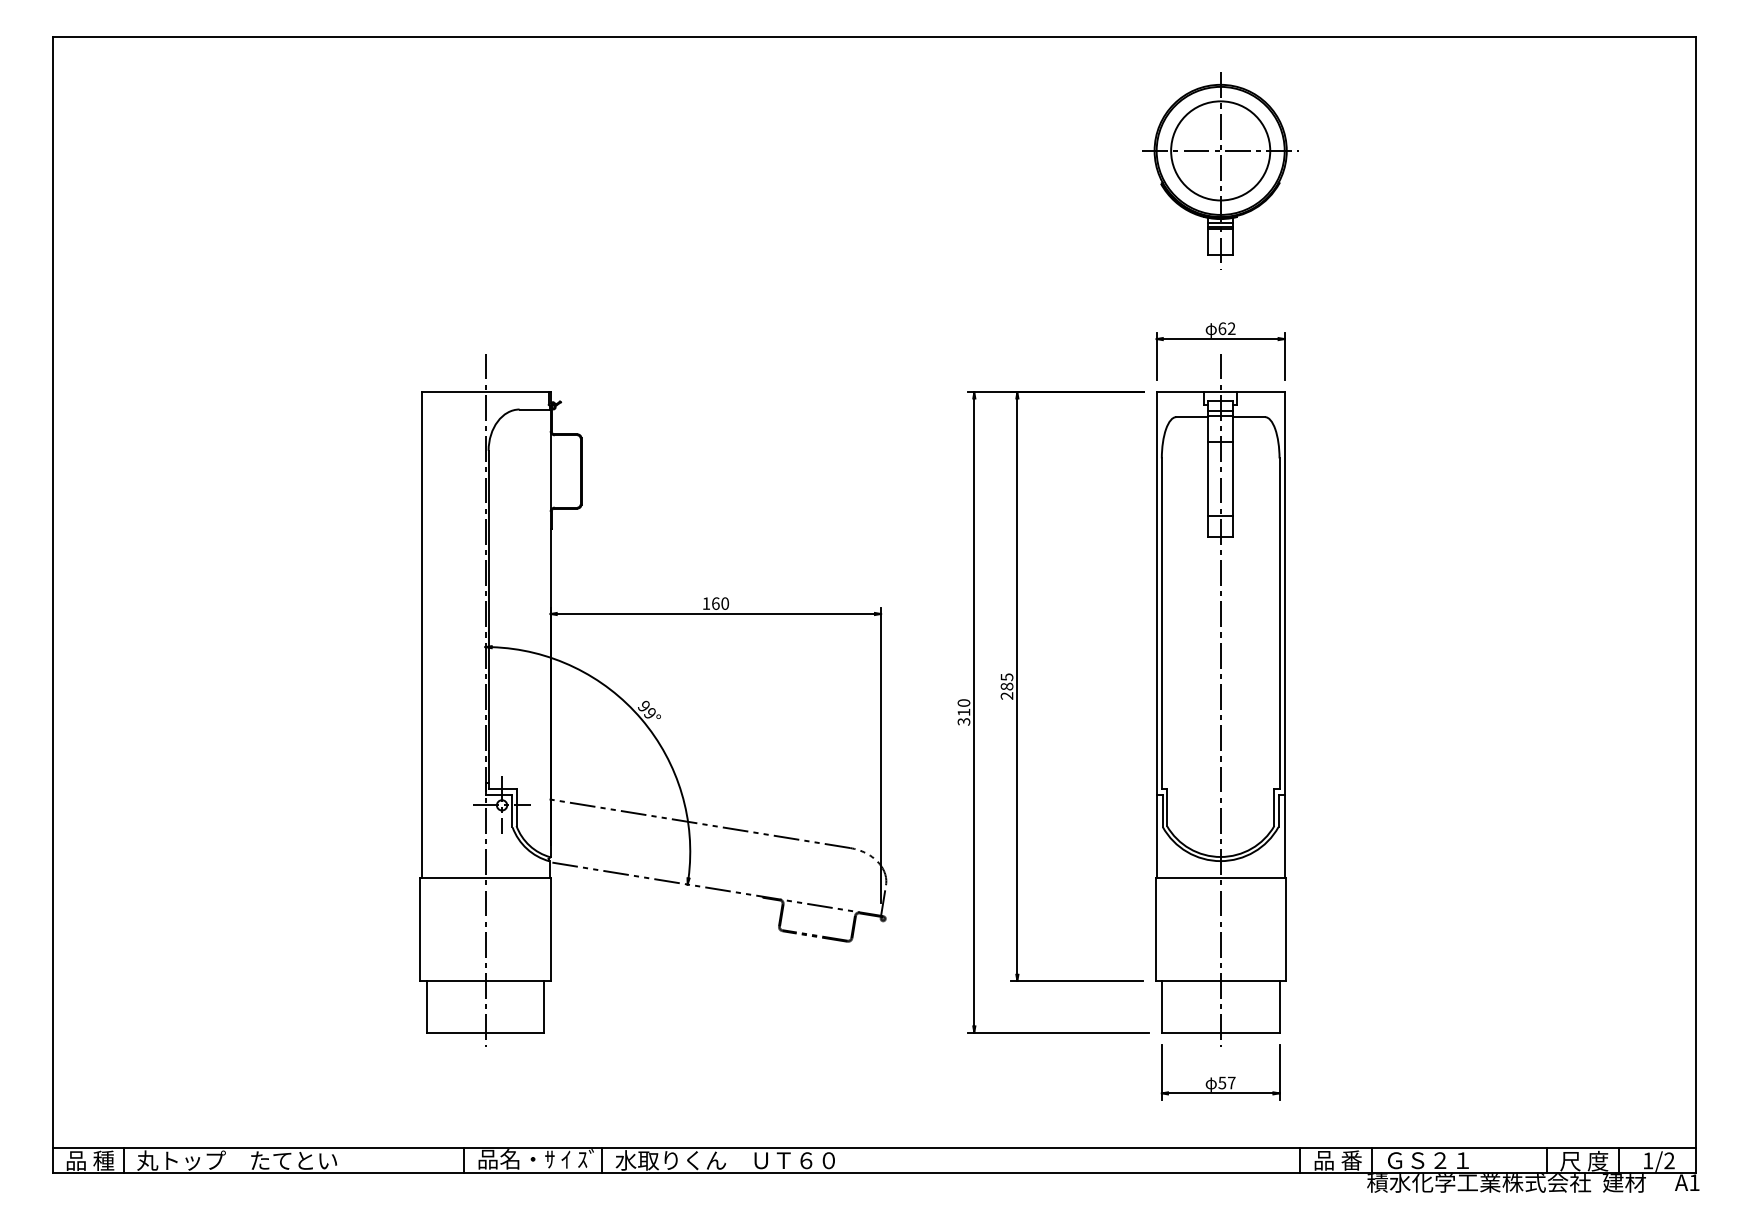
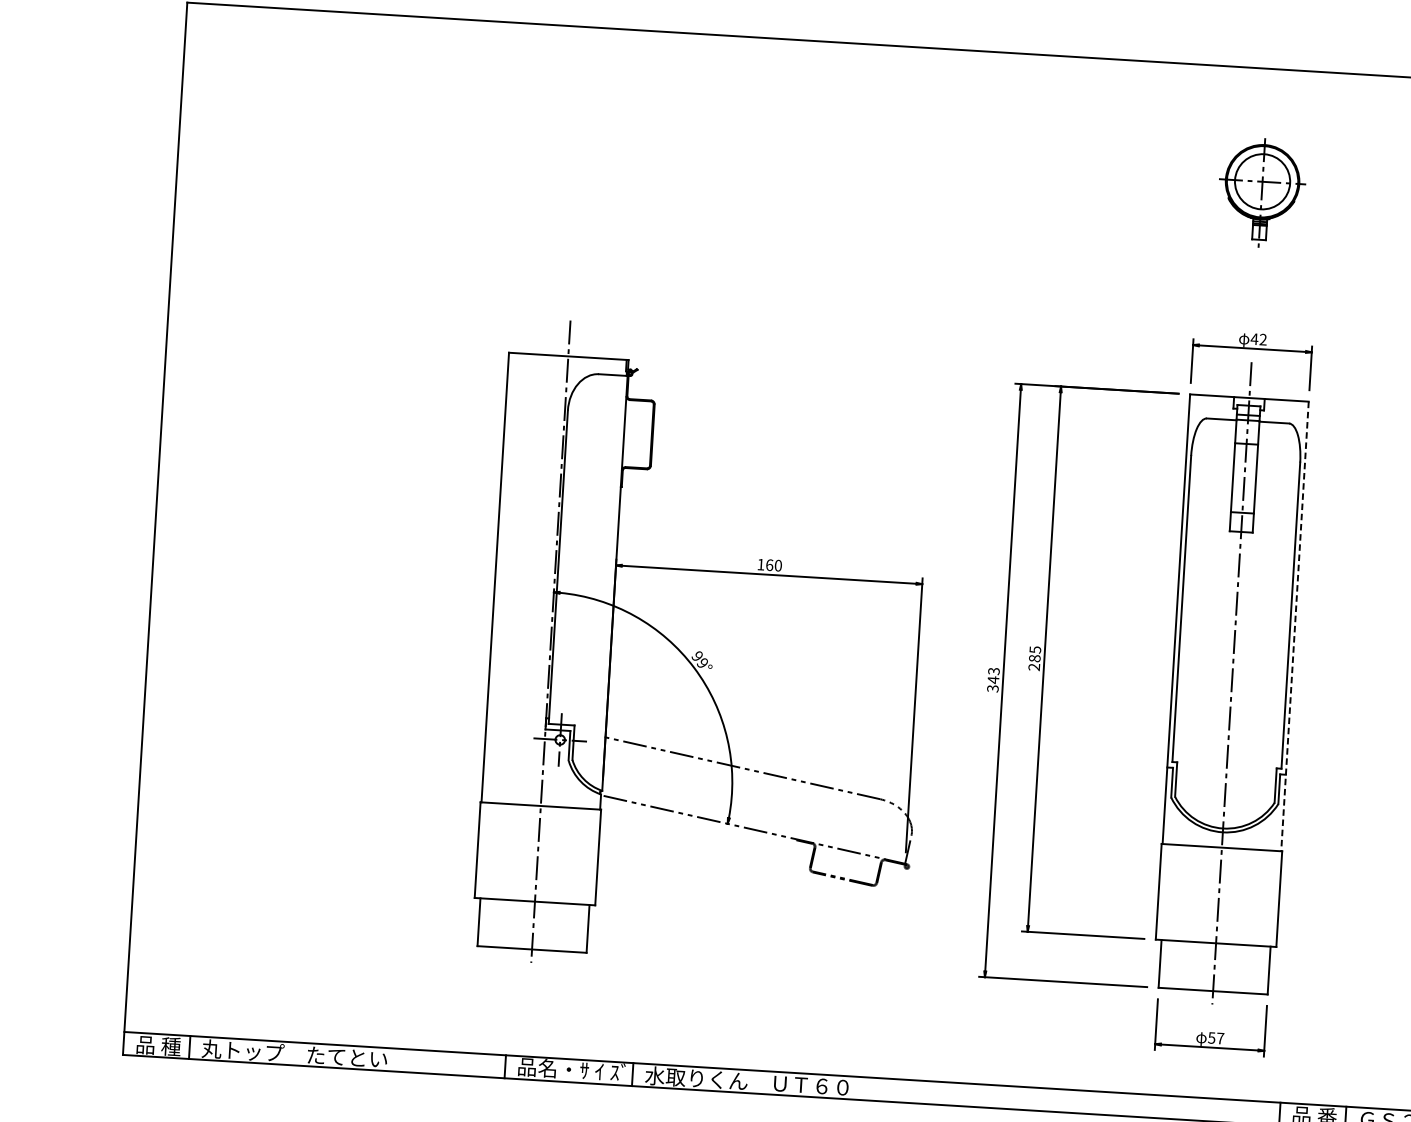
part: (1220, 170) -> (1261, 192), size x0.6
text: (1222, 328) -> (1254, 338), 62 -> 42
line: (1284, 635) -> (1294, 626), solid -> dashed
text: (963, 707) -> (993, 675), 310 -> 343

